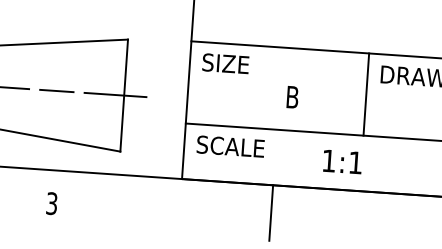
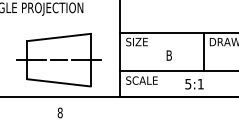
text: (329, 161) -> (188, 84), 1:1 -> 5:1
text: (50, 202) -> (59, 112), 3 -> 8
line: (270, 213) -> (162, 110), removed

